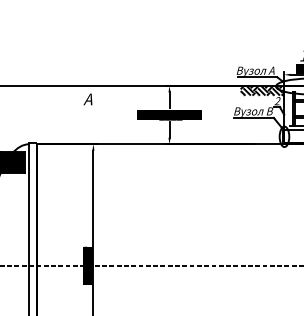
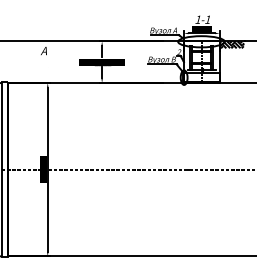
hatch: (261, 90) -> (167, 44), removed

